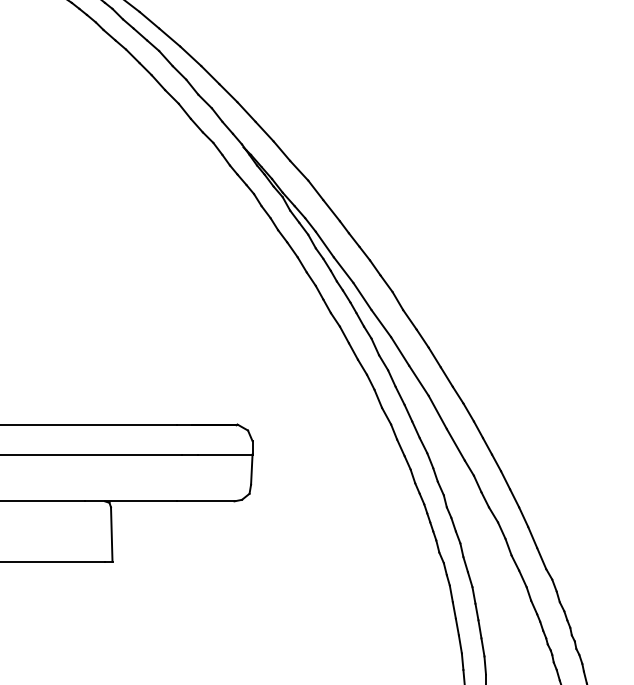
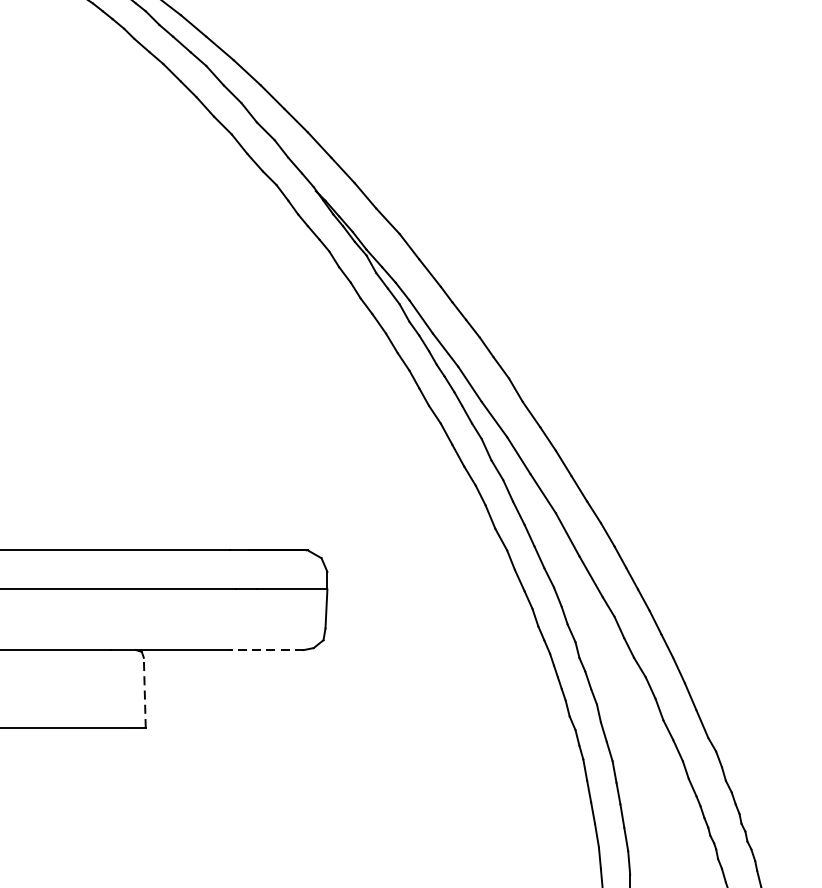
line: (205, 501) -> (266, 650), solid -> dashed
line: (111, 533) -> (144, 691), solid -> dashed

